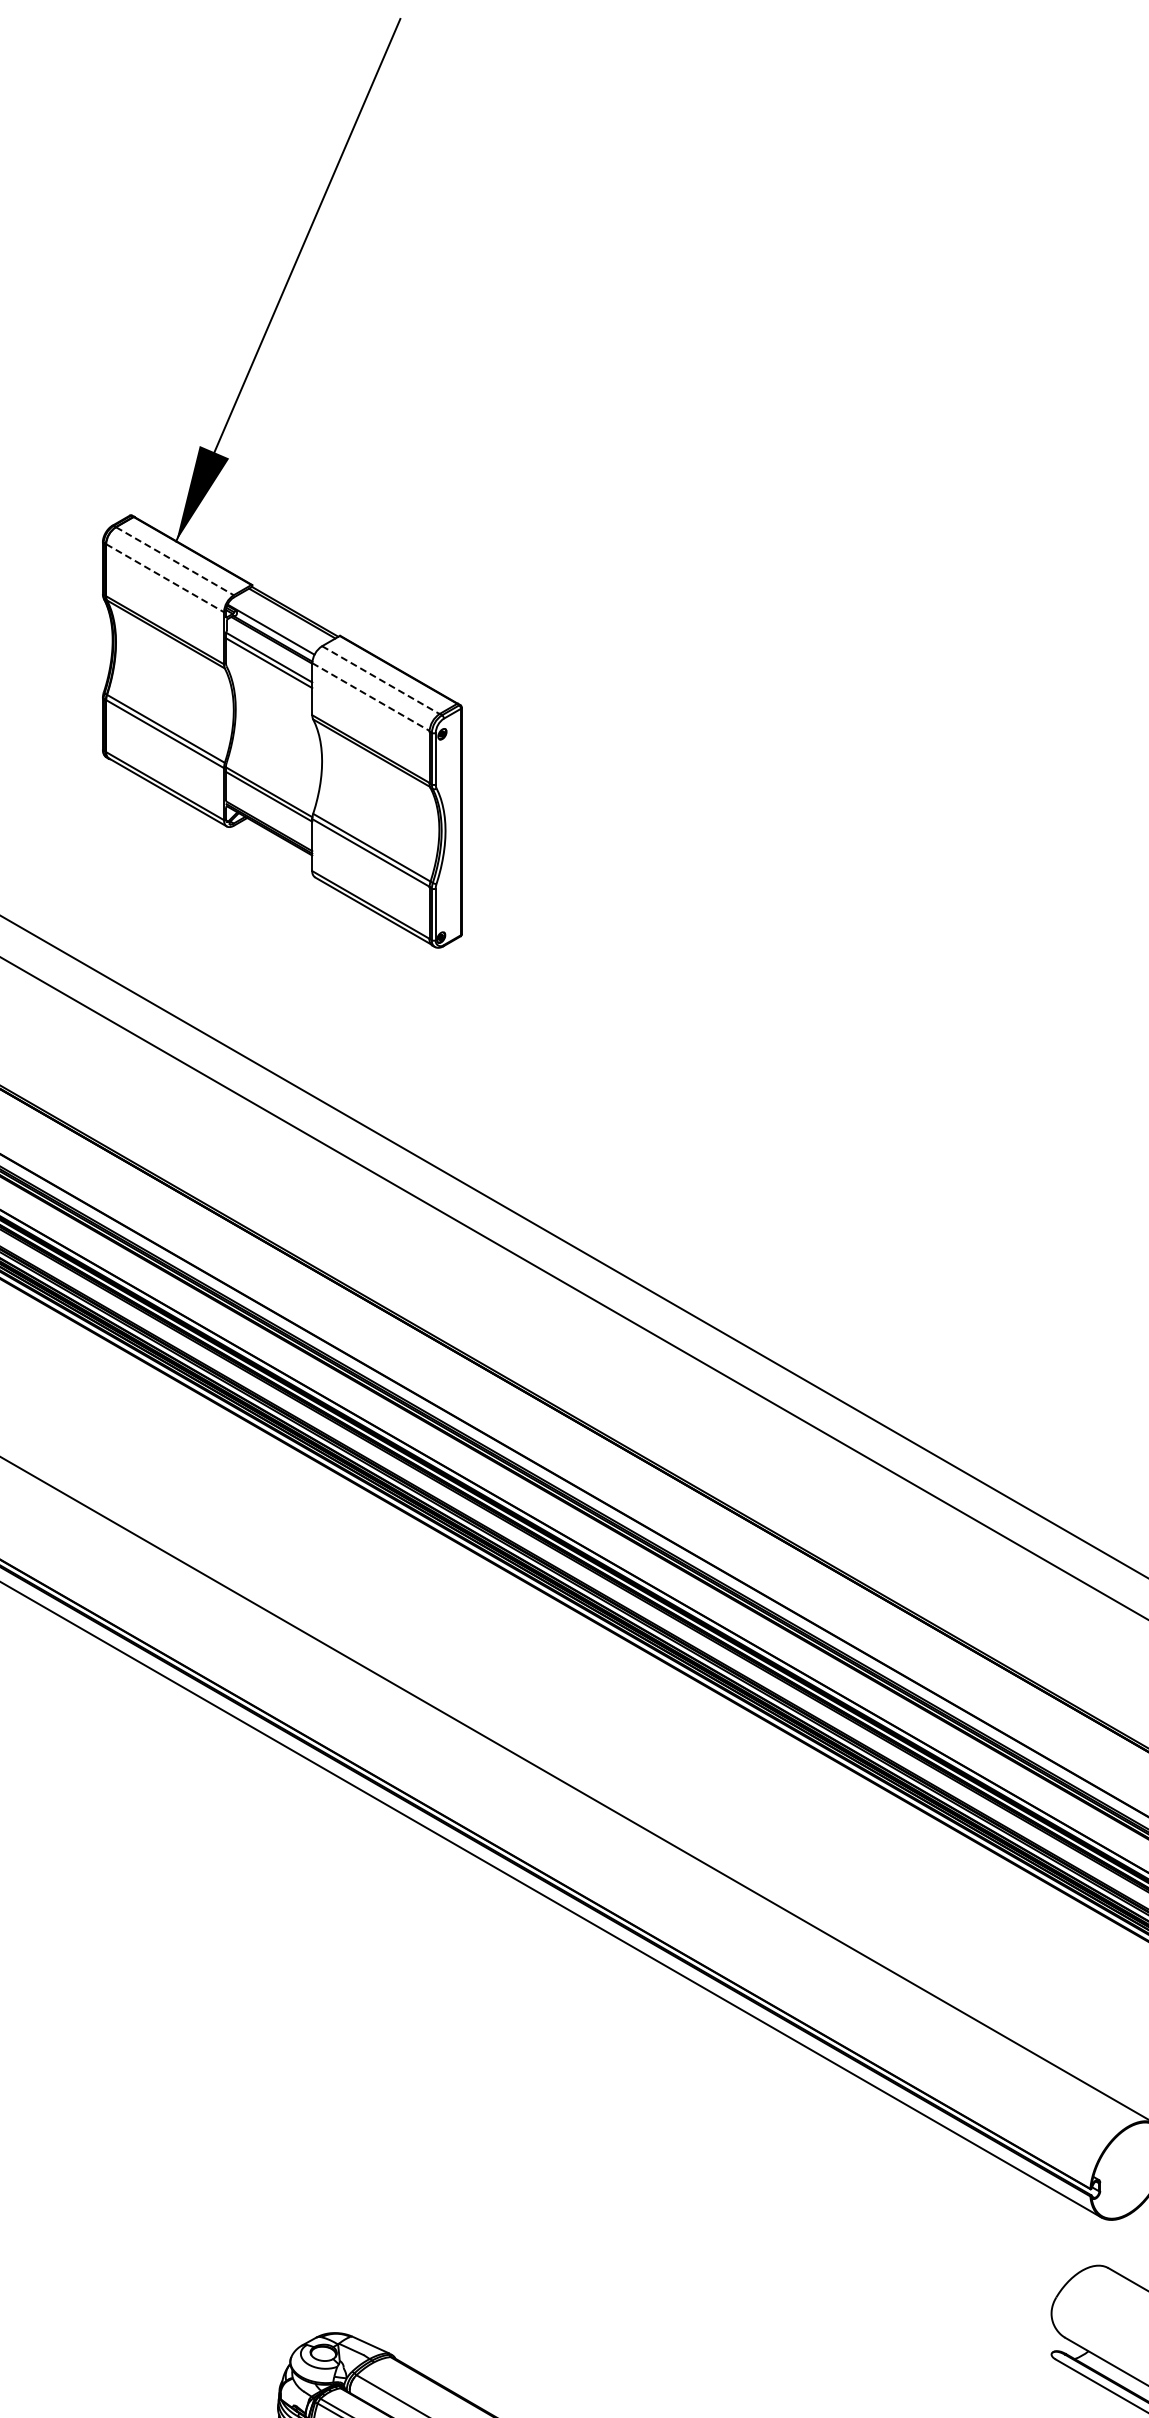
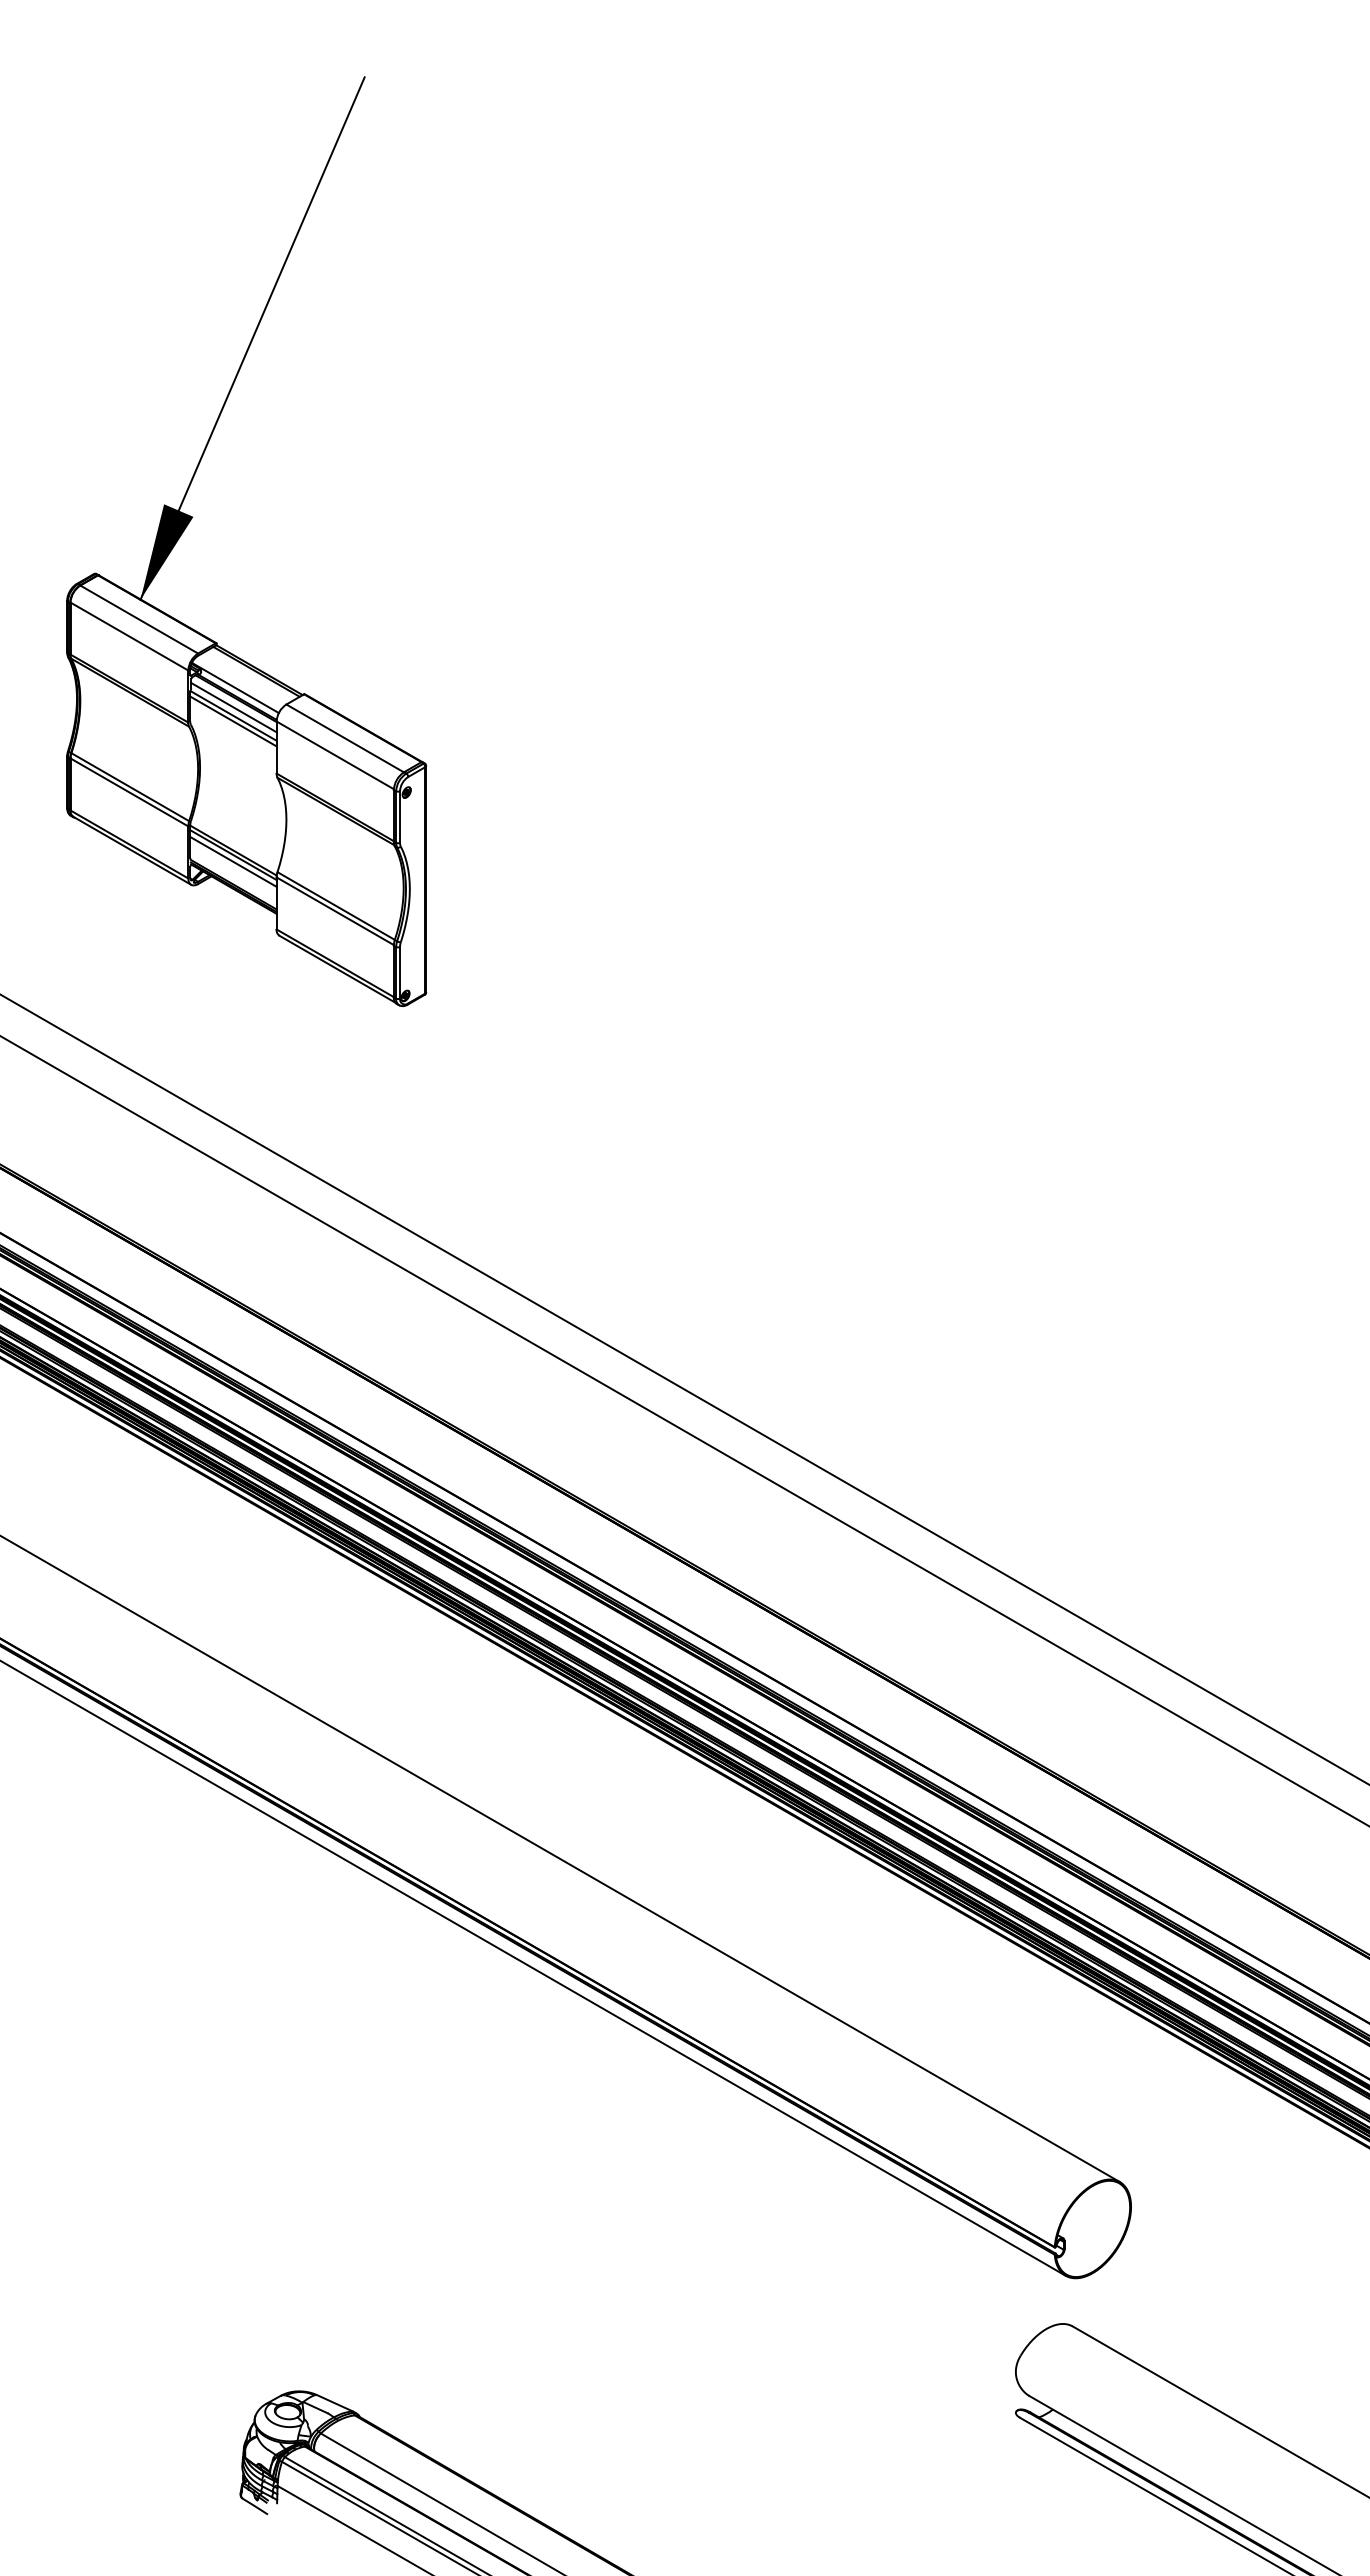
line: (175, 561) -> (139, 619), dashed -> solid
line: (165, 578) -> (129, 636), dashed -> solid
line: (269, 649) -> (233, 707), added
line: (381, 680) -> (345, 738), dashed -> solid
line: (371, 697) -> (335, 755), dashed -> solid
line: (269, 803) -> (233, 861), added

